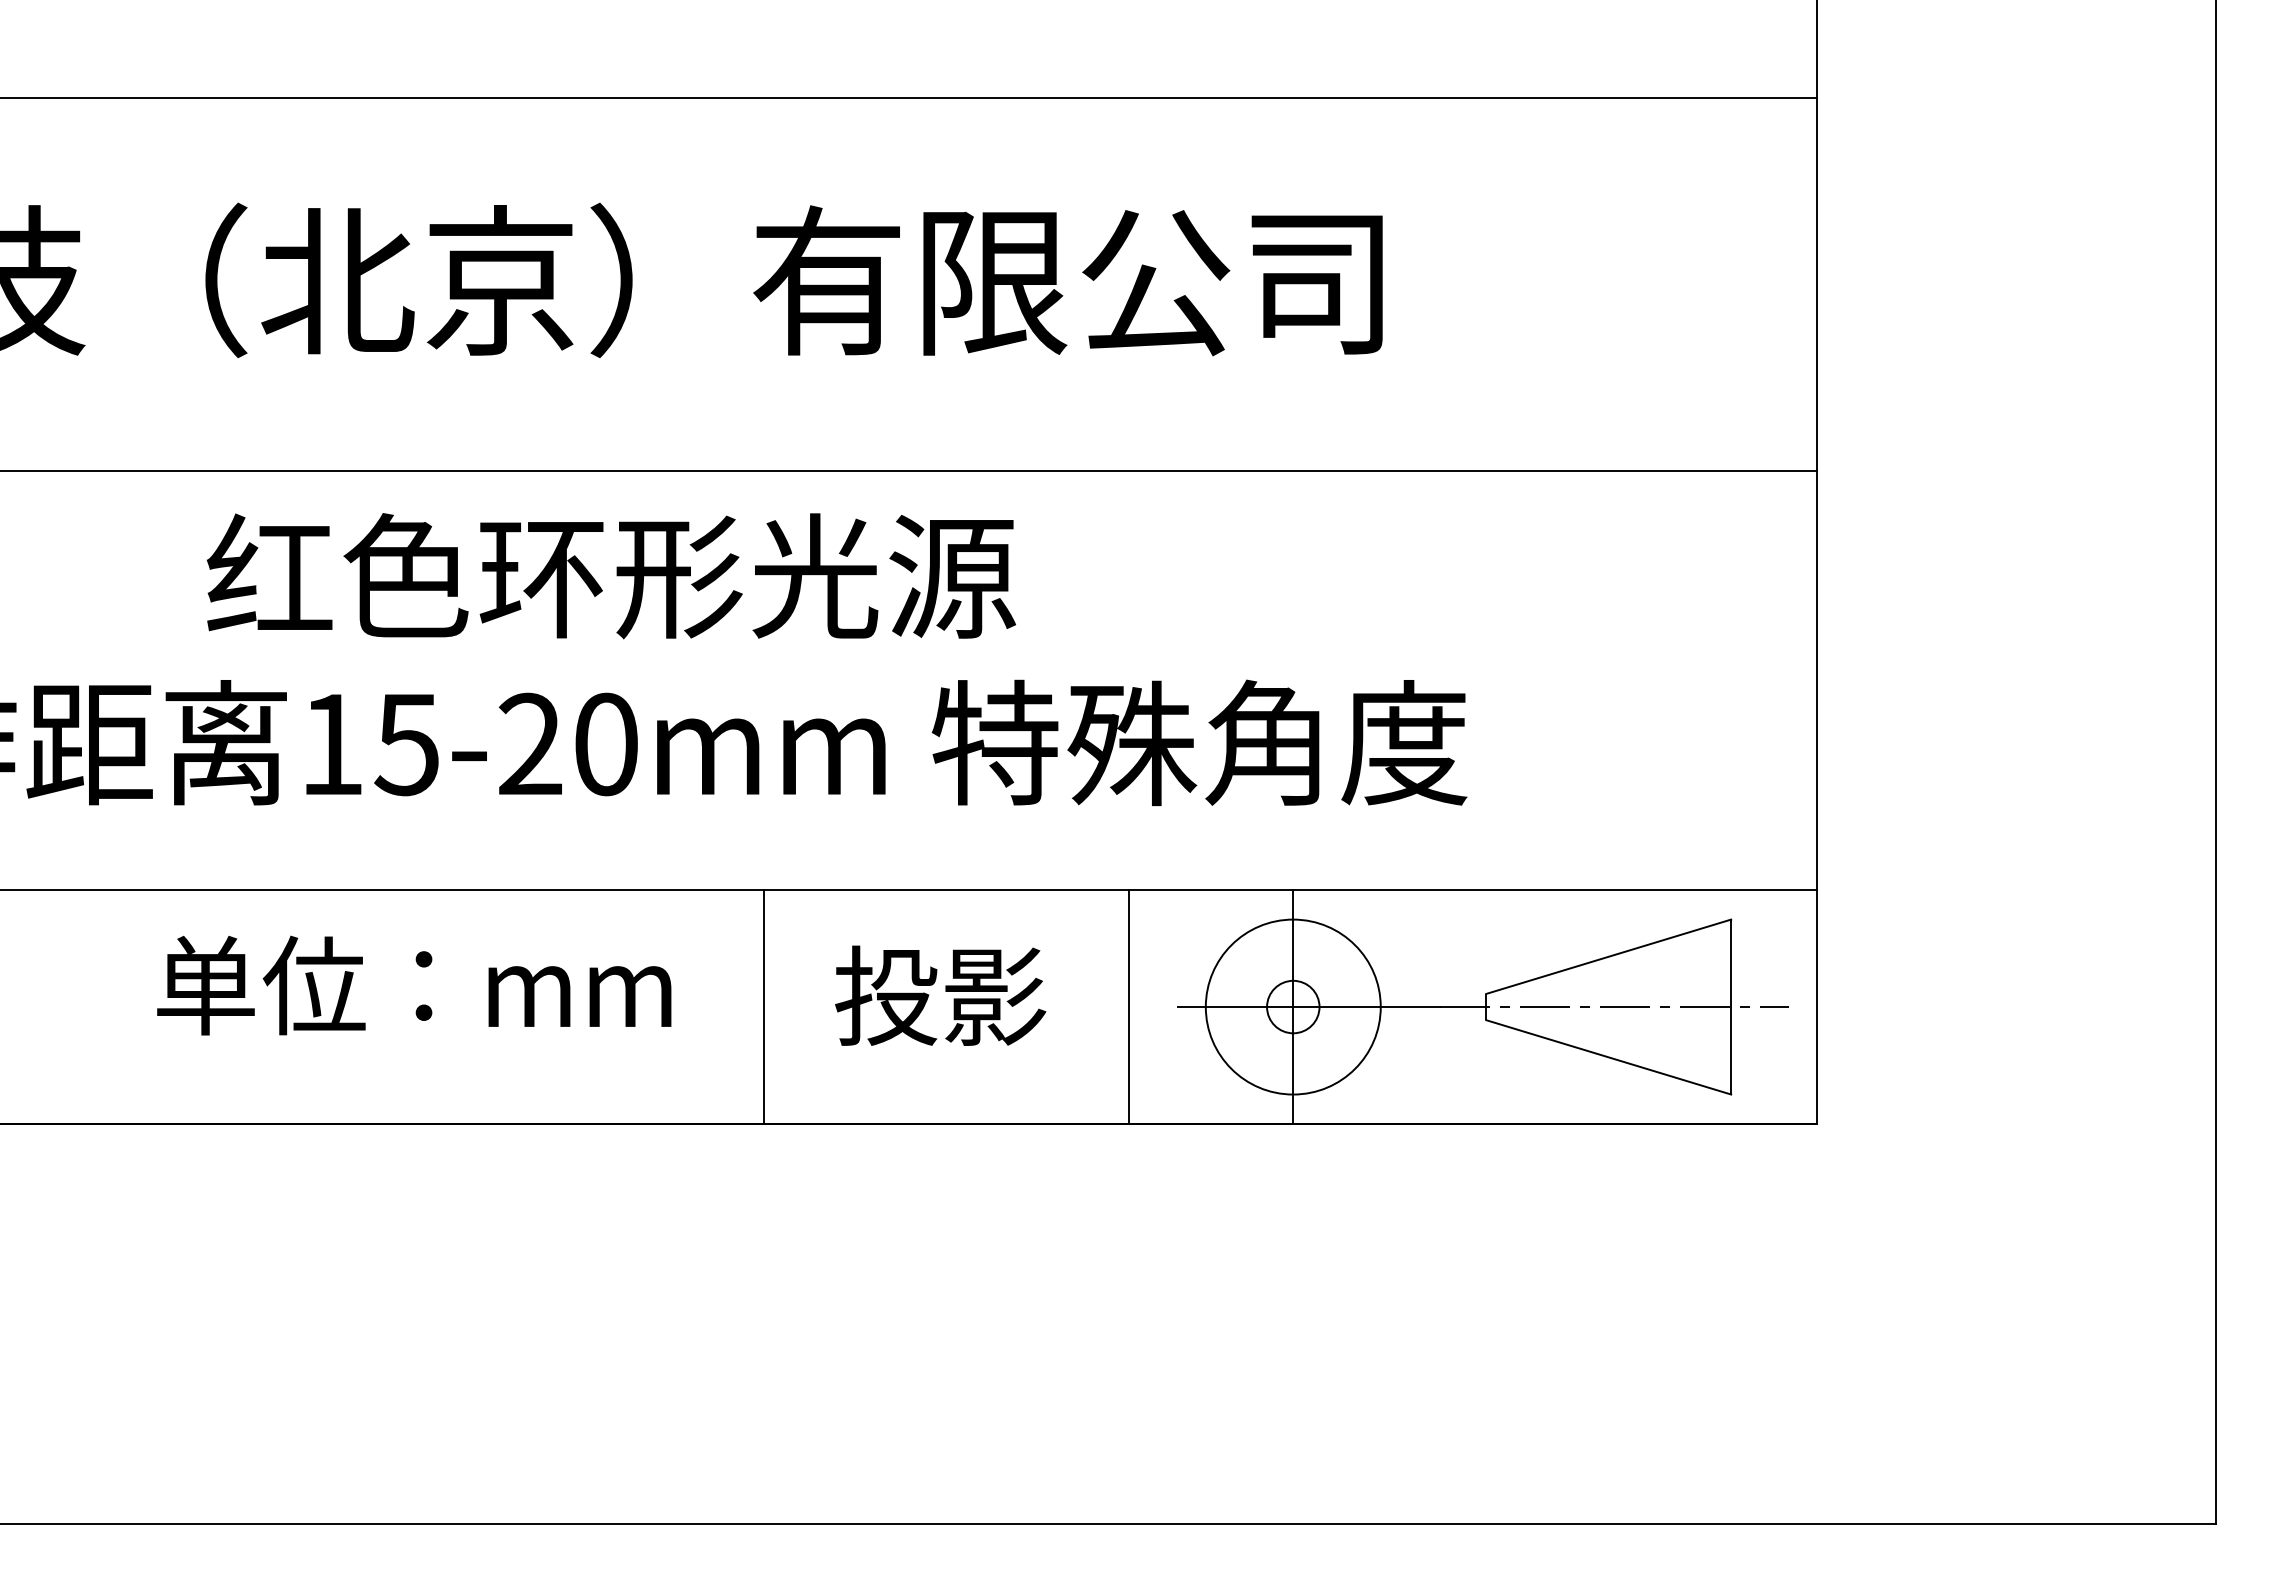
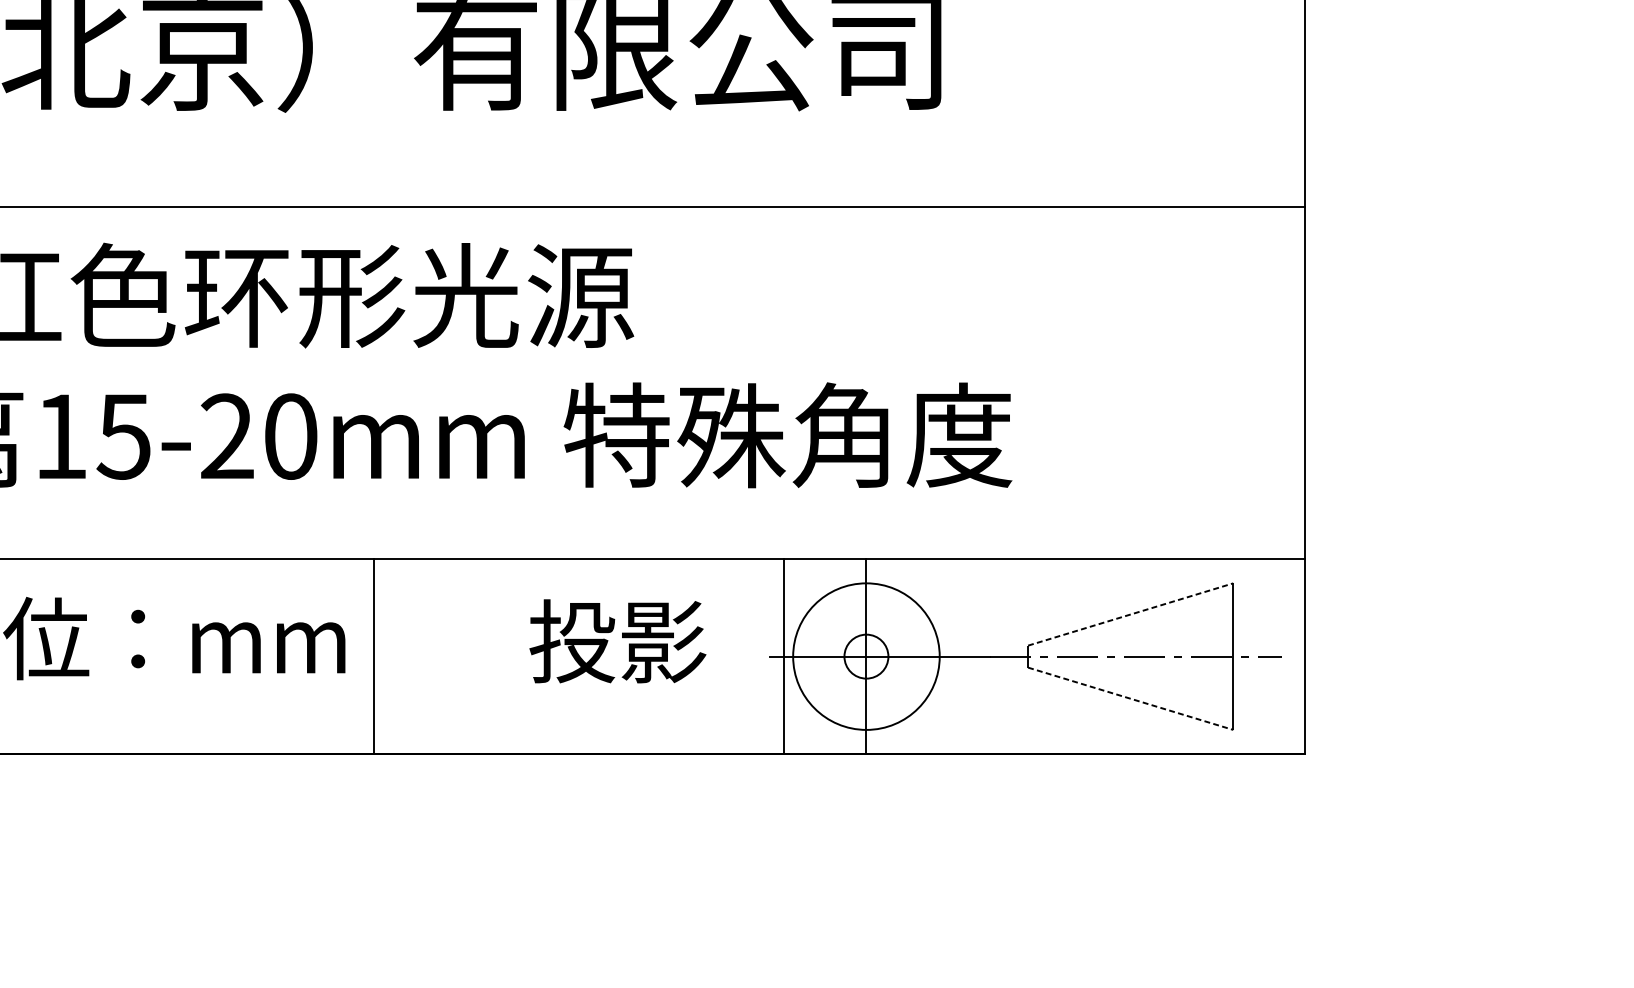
line: (1608, 956) -> (1130, 614), solid -> dashed
text: (940, 995) -> (617, 641), moved
line: (764, 1006) -> (373, 656), moved
line: (1129, 1006) -> (783, 656), moved
line: (1608, 1057) -> (1130, 698), solid -> dashed

